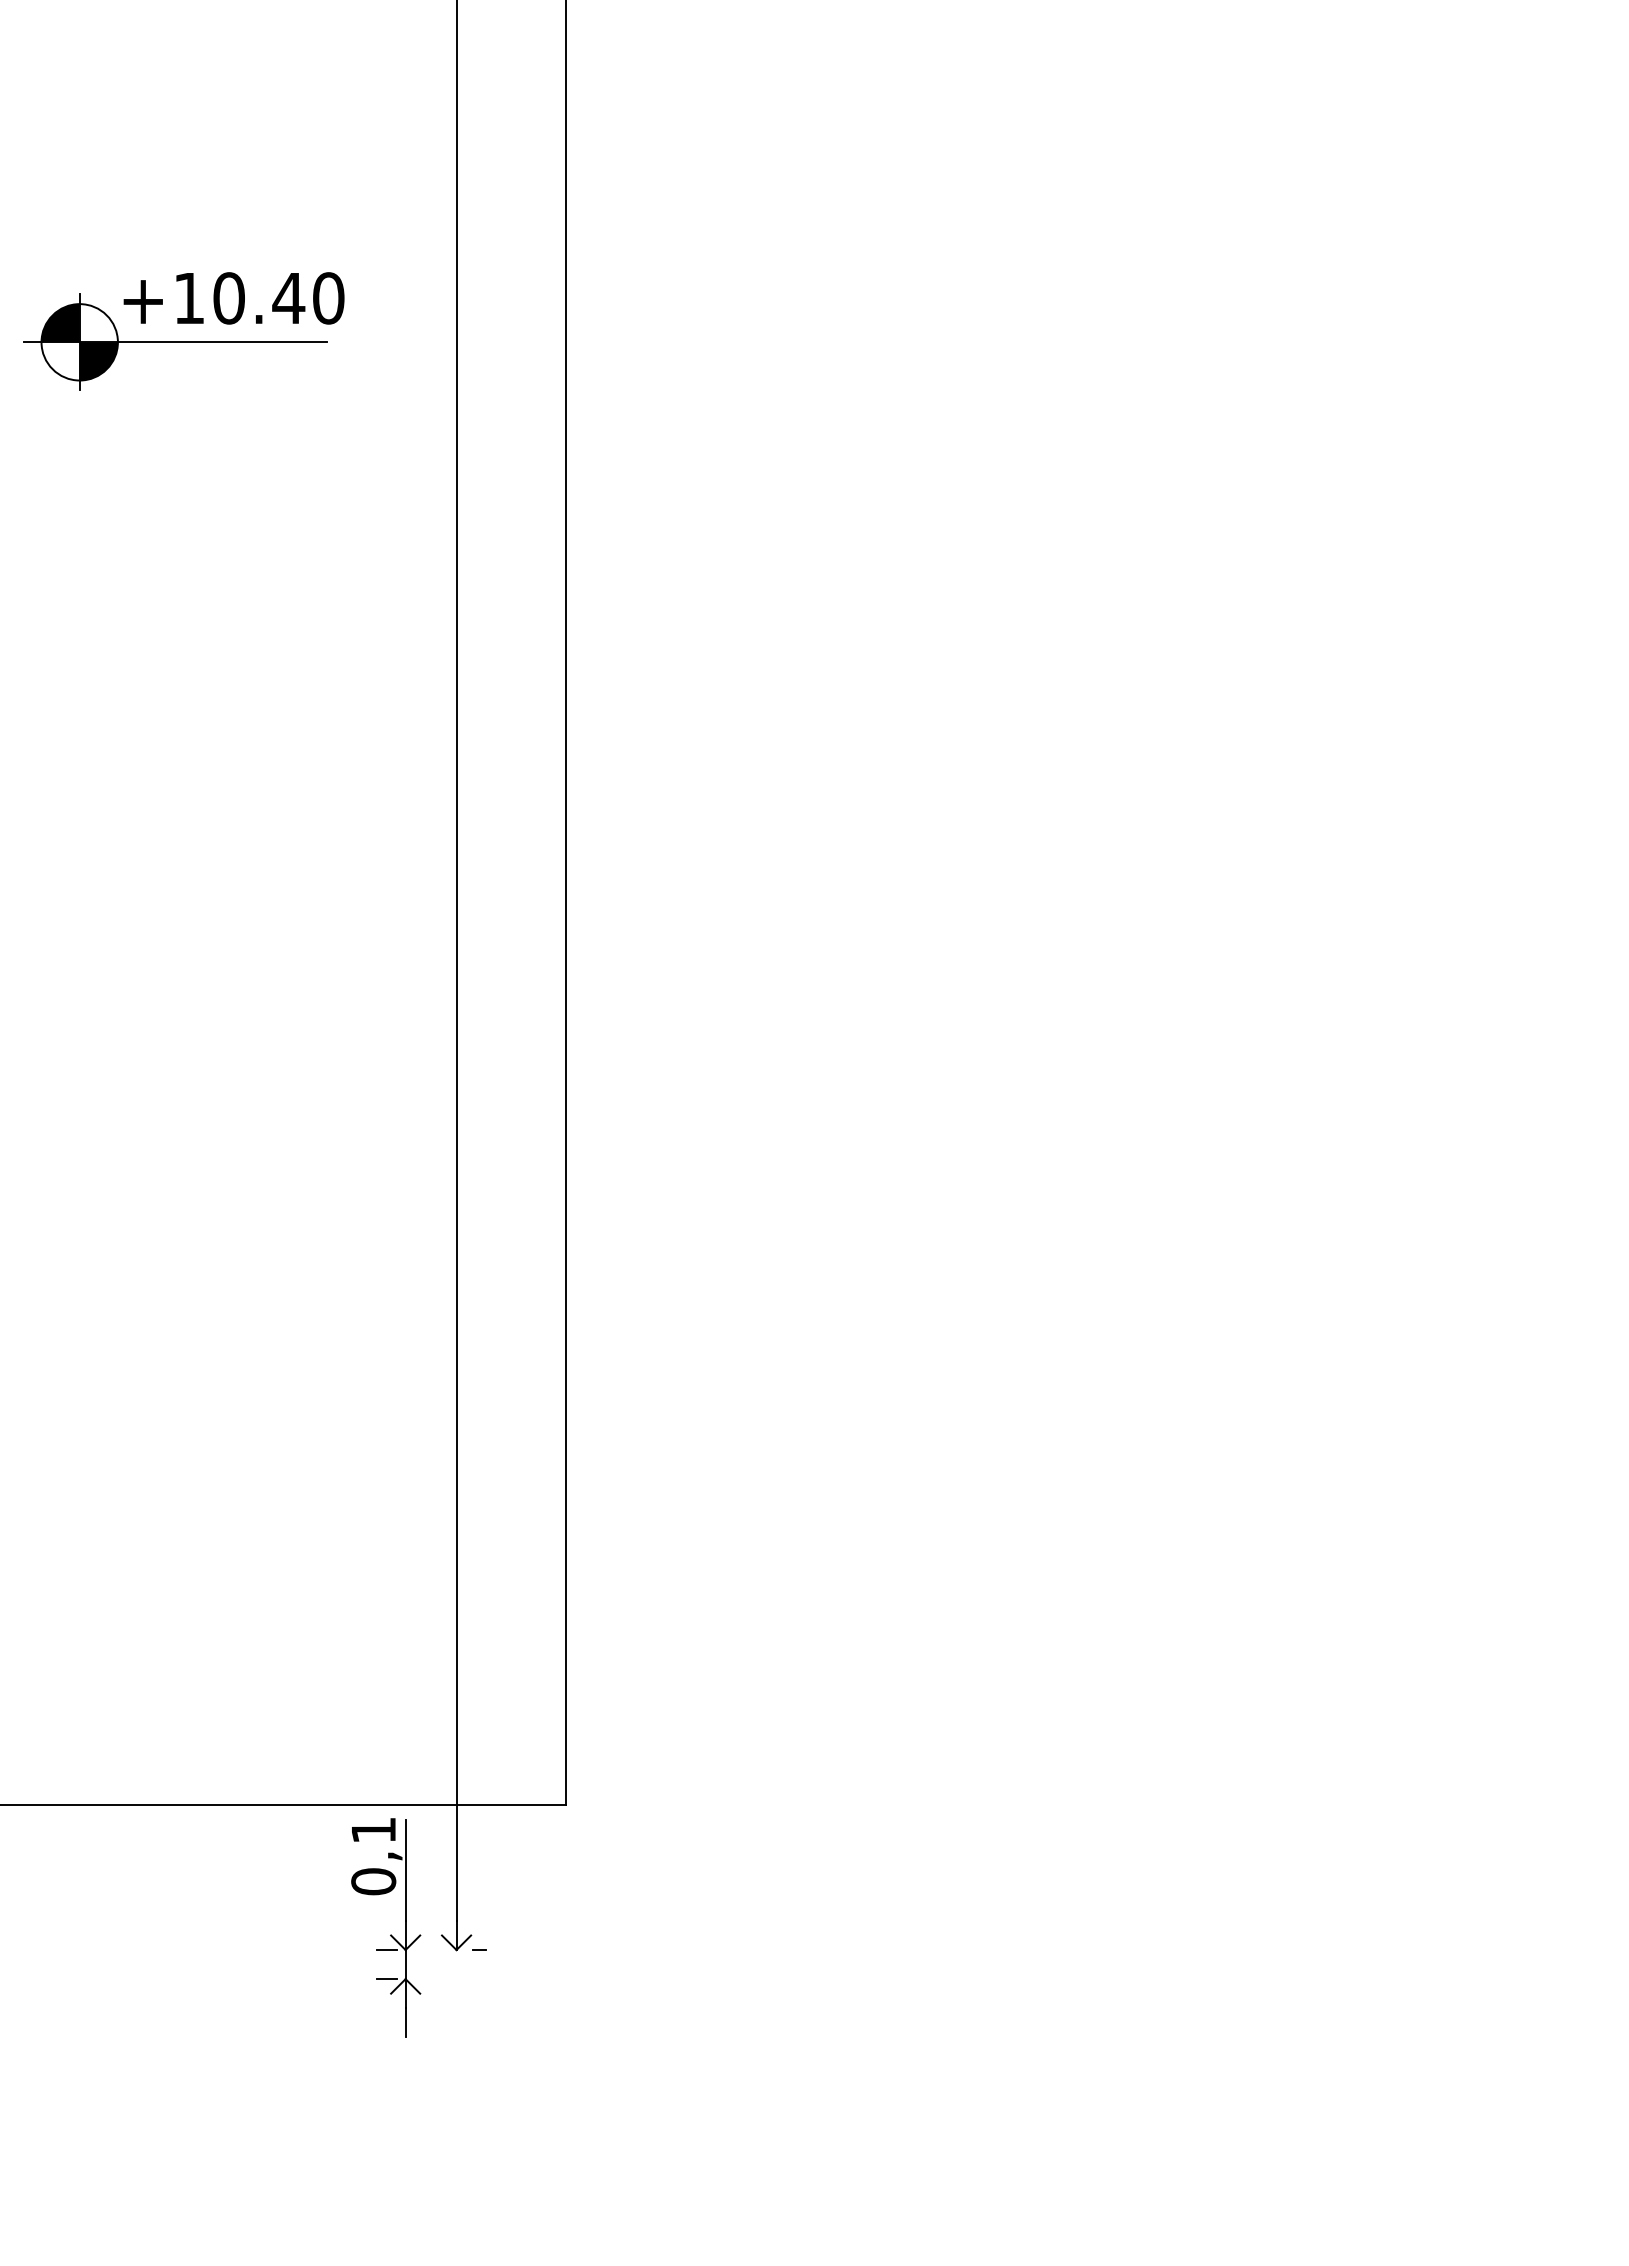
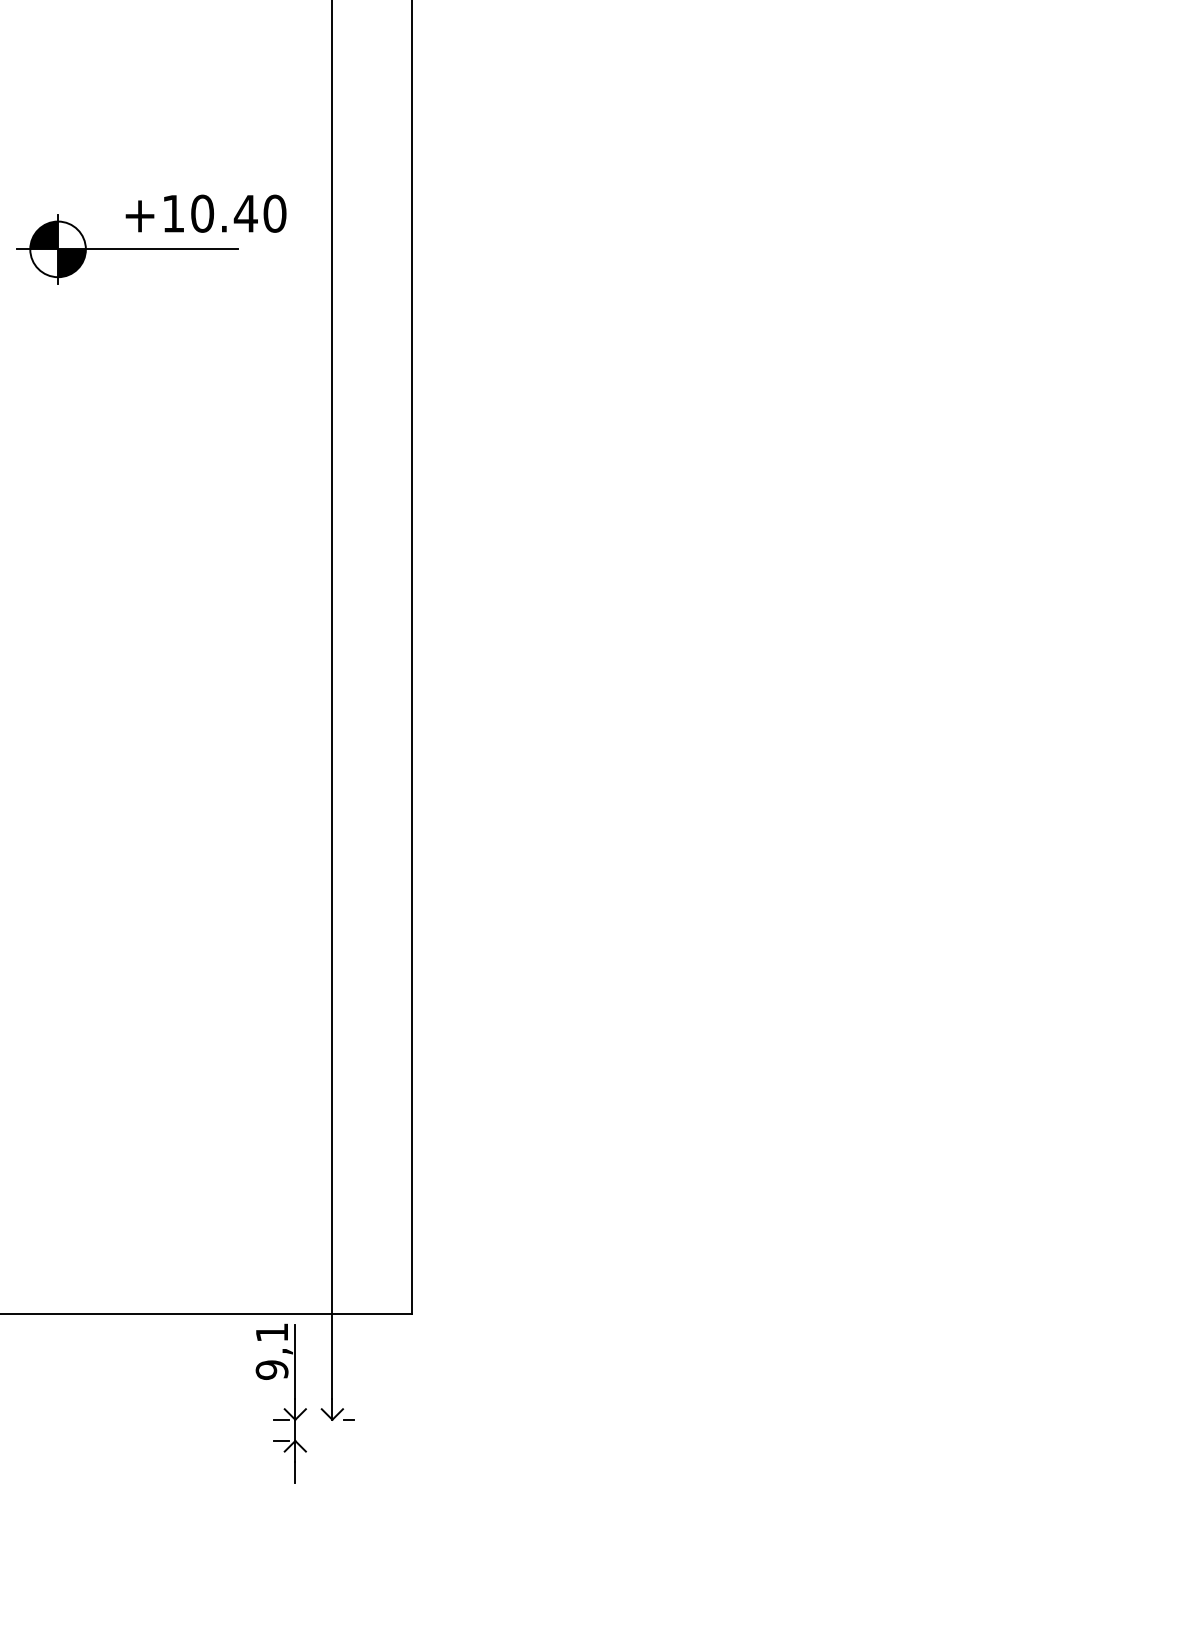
text: (233, 298) -> (205, 213), moved
text: (373, 1881) -> (271, 1369), 0,1 -> 9,1

